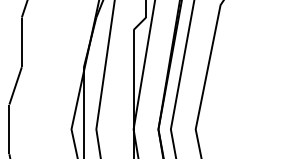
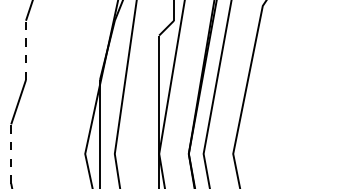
line: (21, 42) -> (25, 50), solid -> dashed
line: (9, 129) -> (11, 154), solid -> dashed

